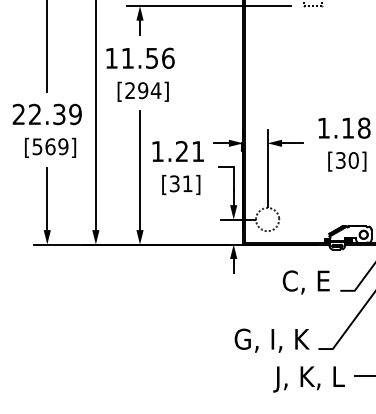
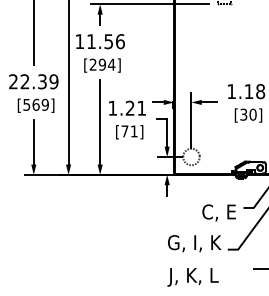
text: (174, 183) -> (124, 131), [31] -> [71]
text: (305, 281) -> (218, 212), moved
text: (308, 379) -> (192, 277), moved

